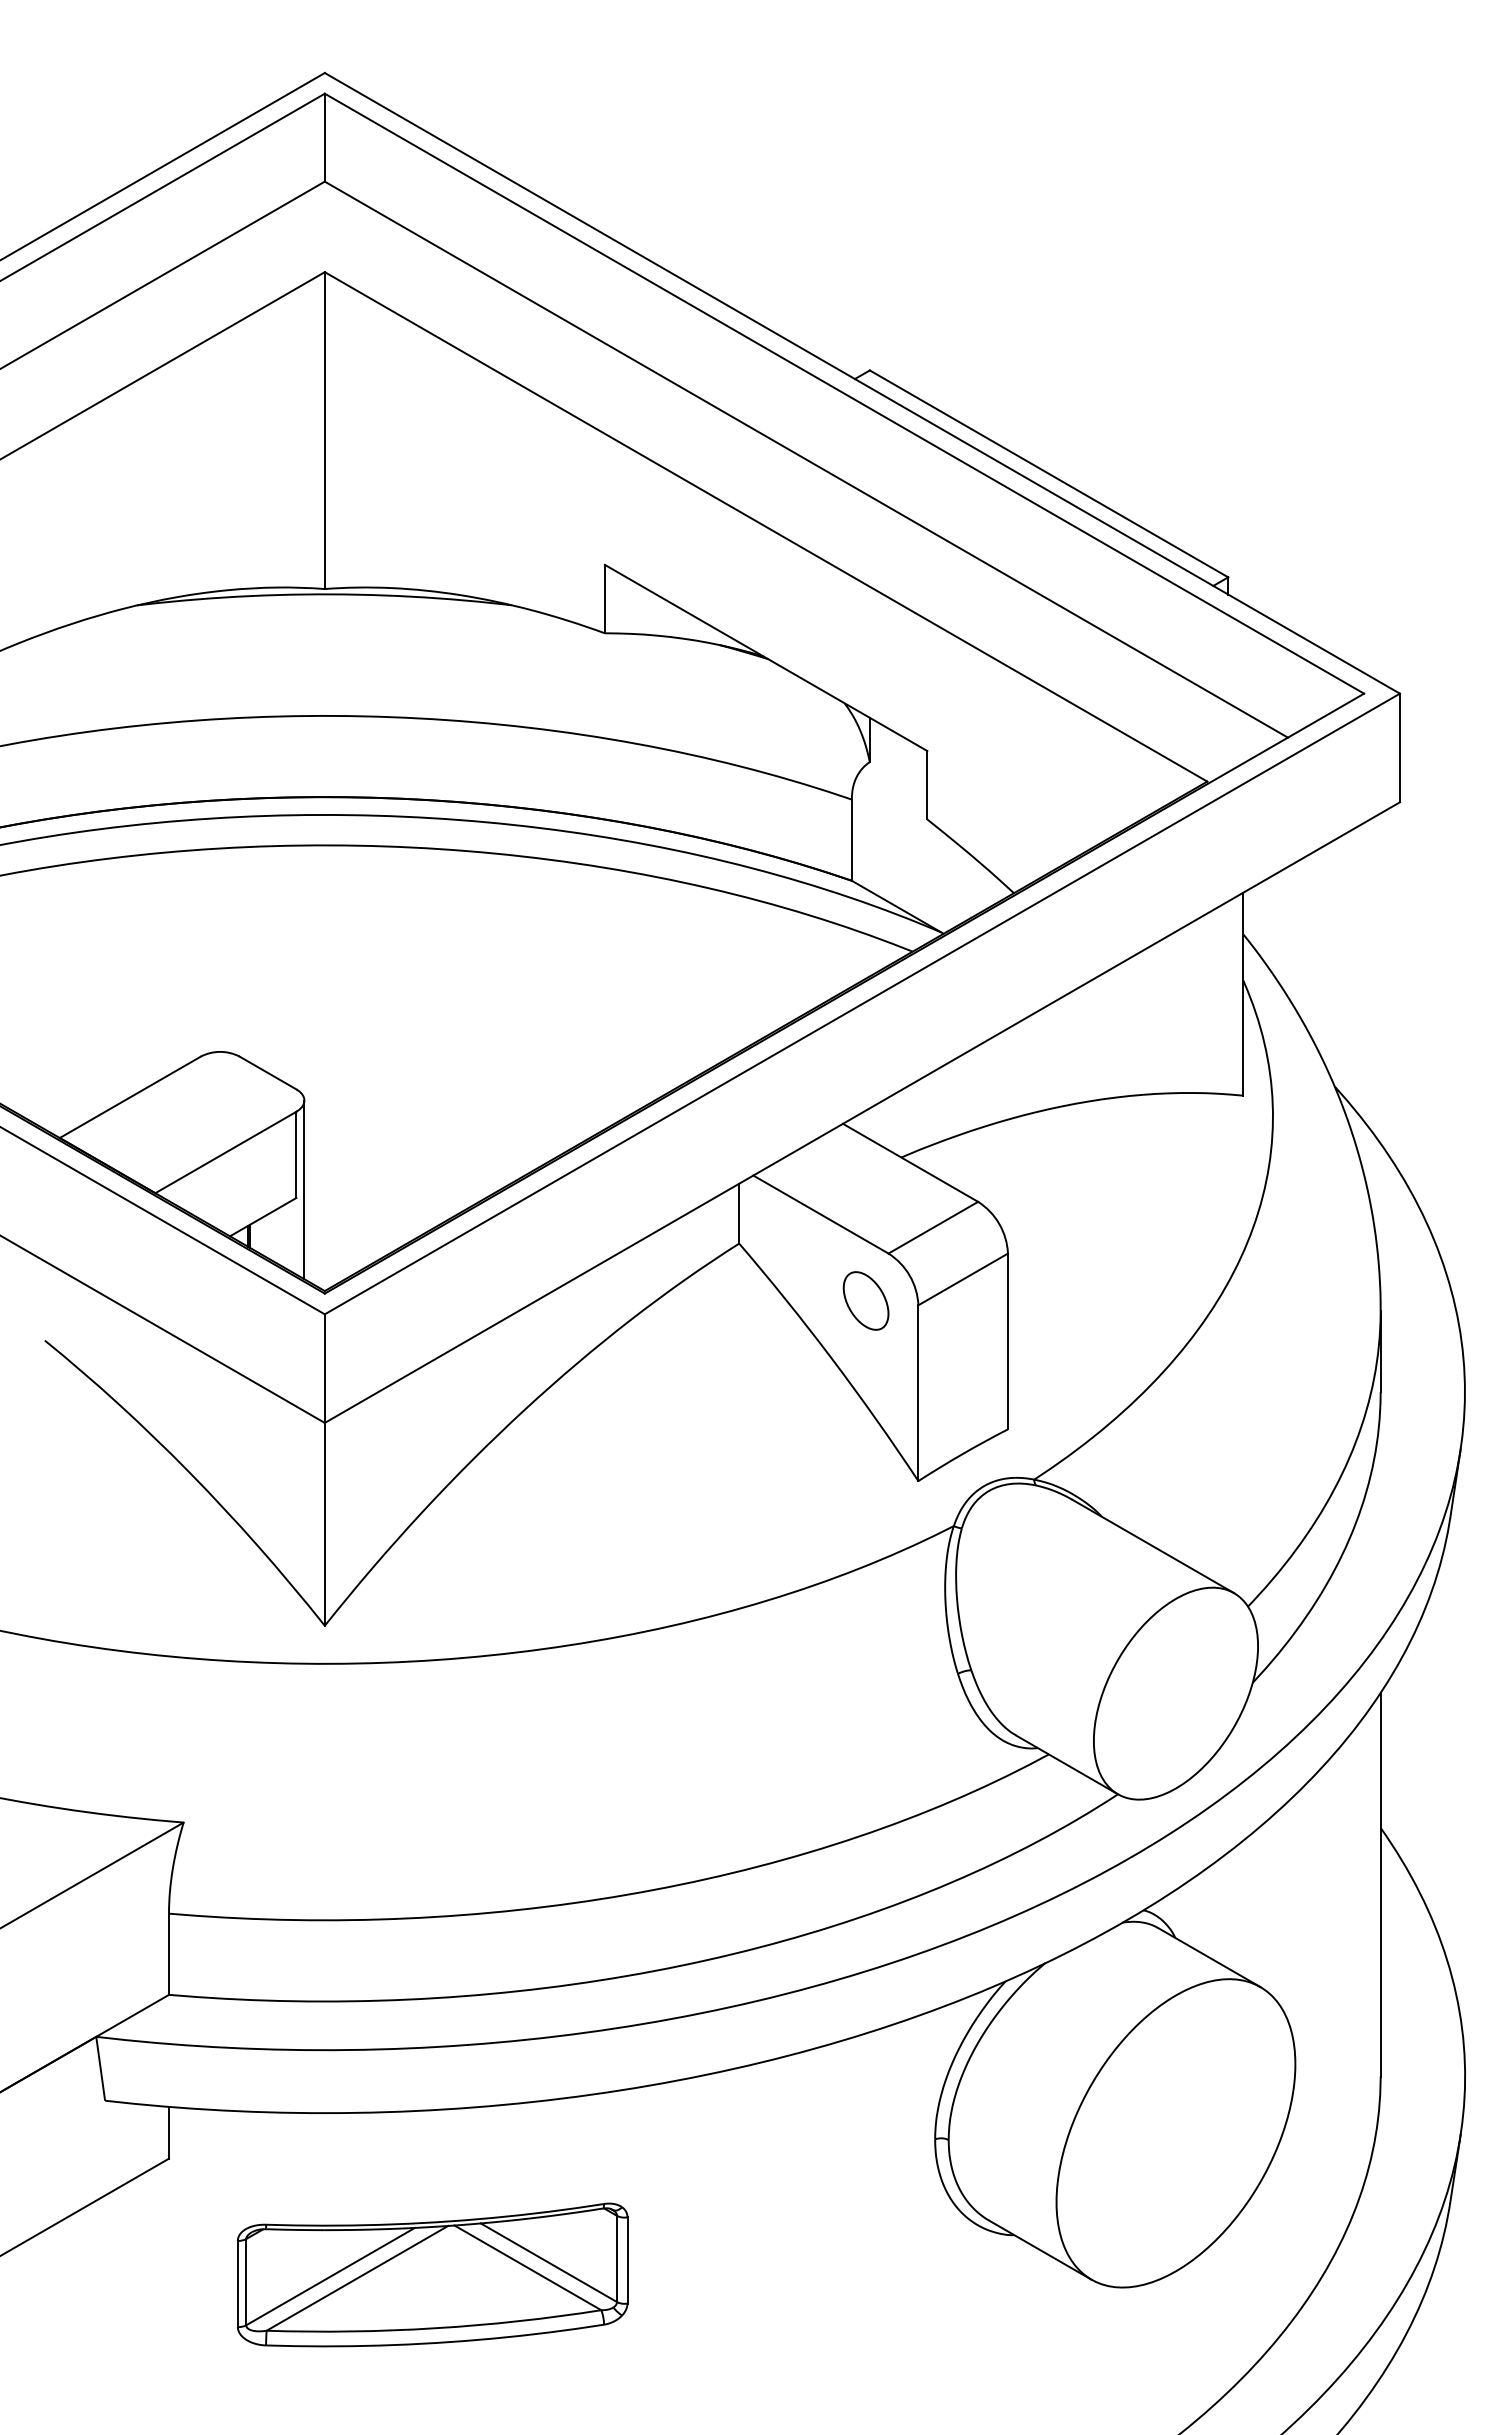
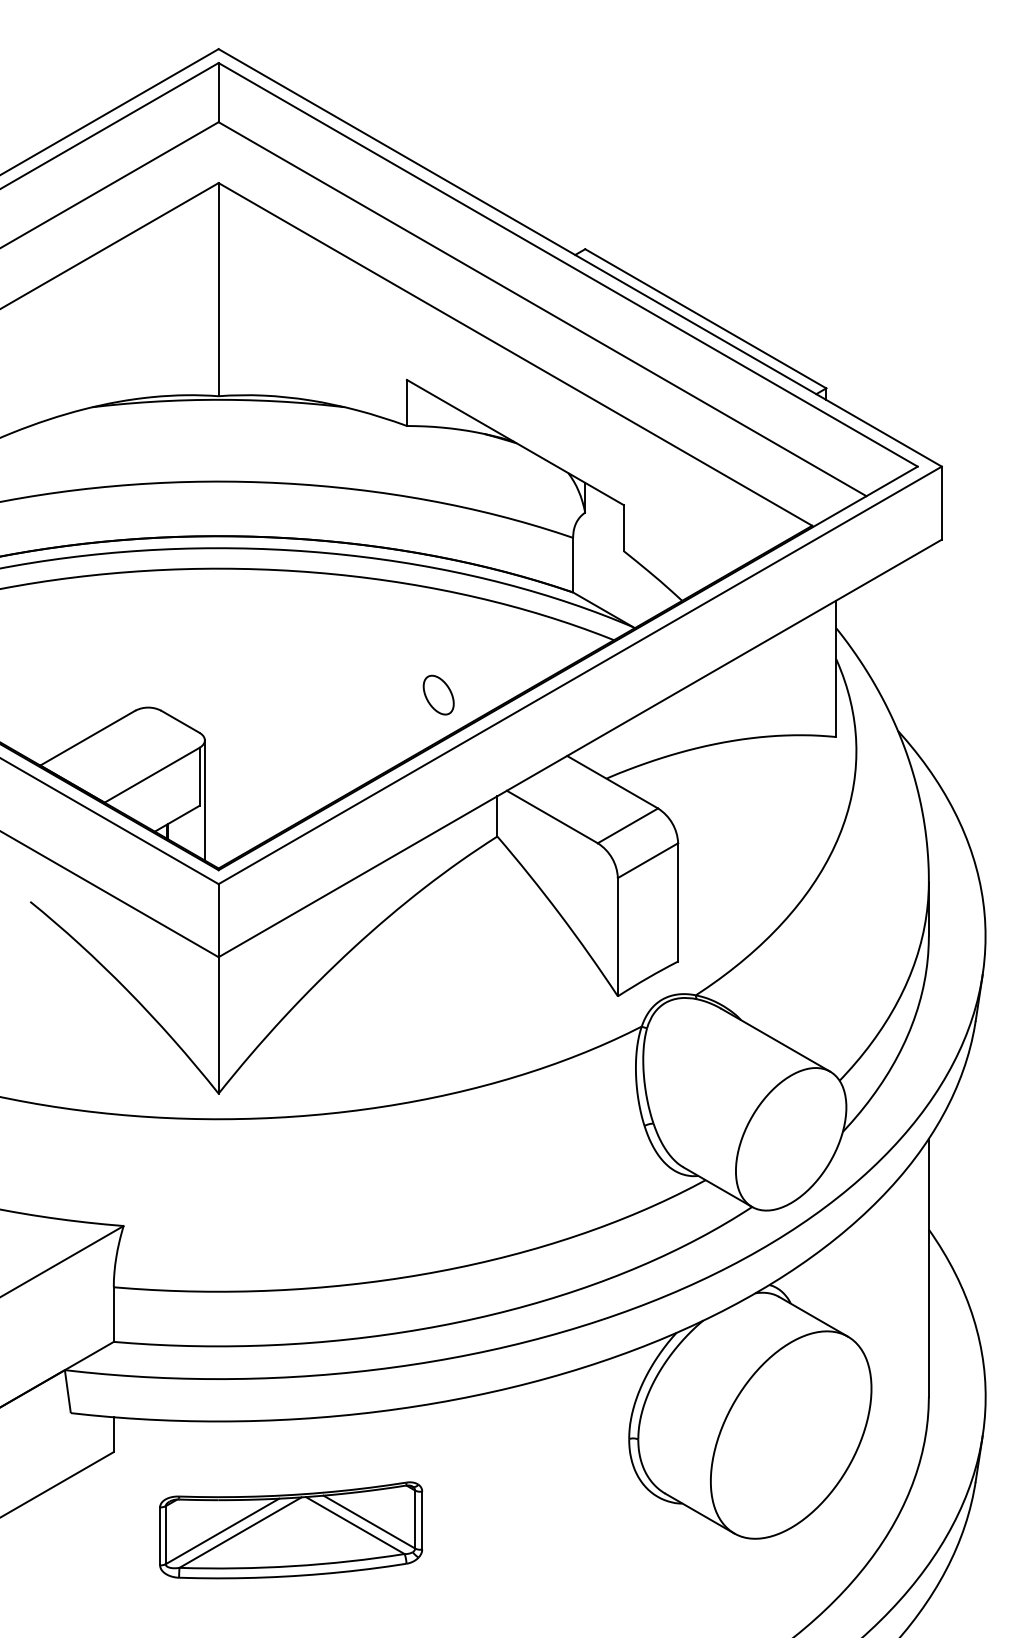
part: (865, 1300) -> (438, 694), moved

